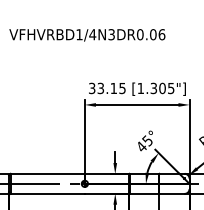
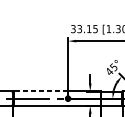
line: (47, 173) -> (40, 91), solid -> dashed

